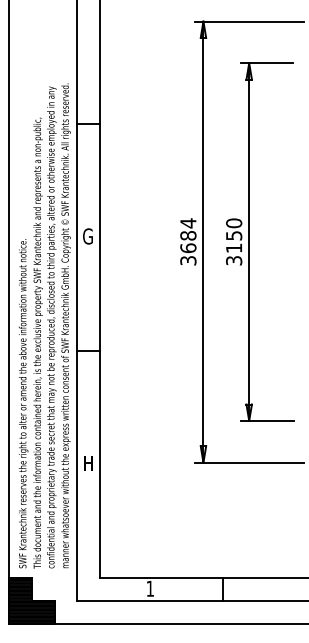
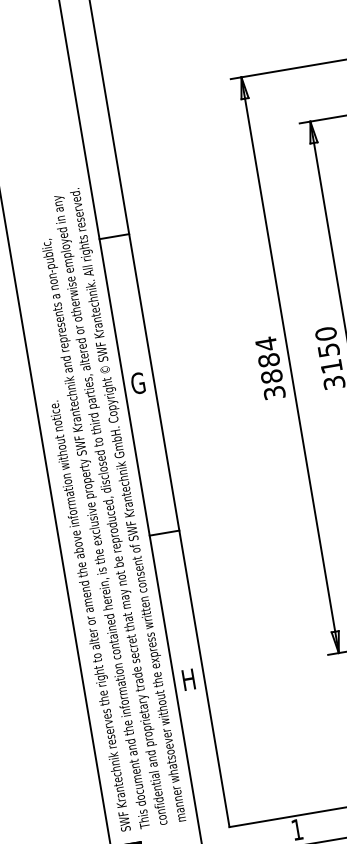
text: (188, 248) -> (272, 376), 3684 -> 3884

